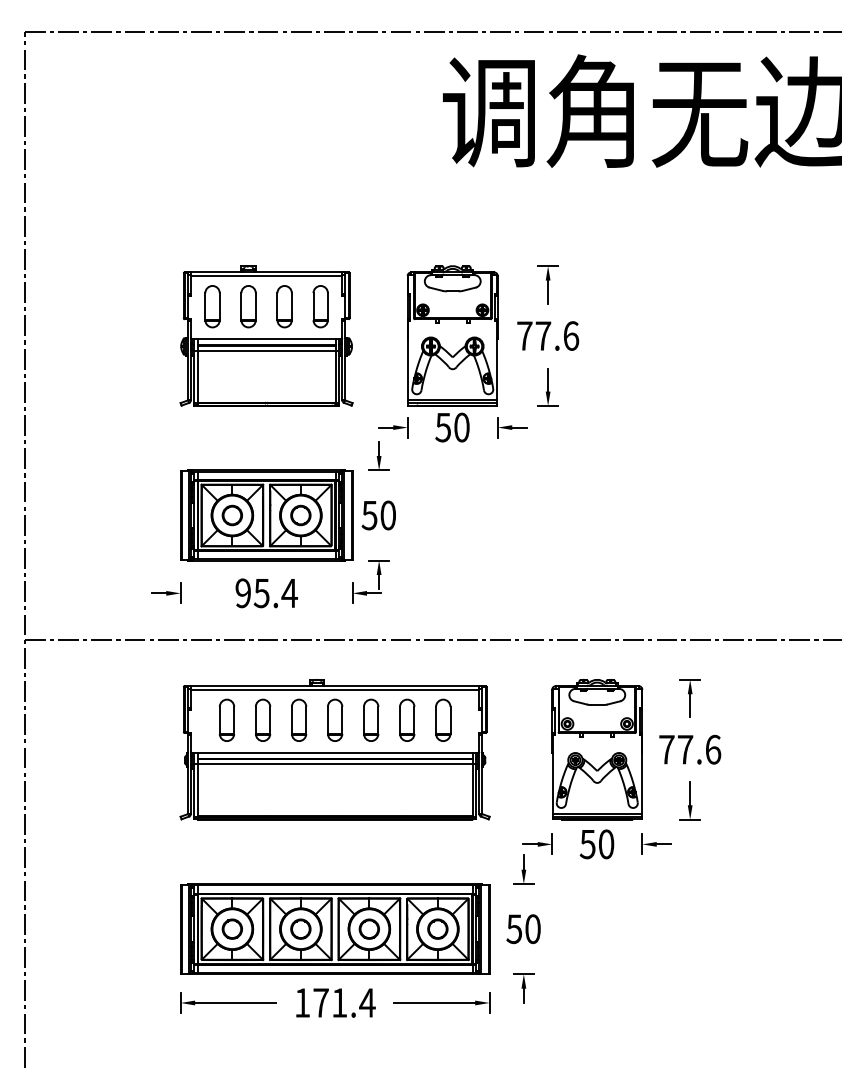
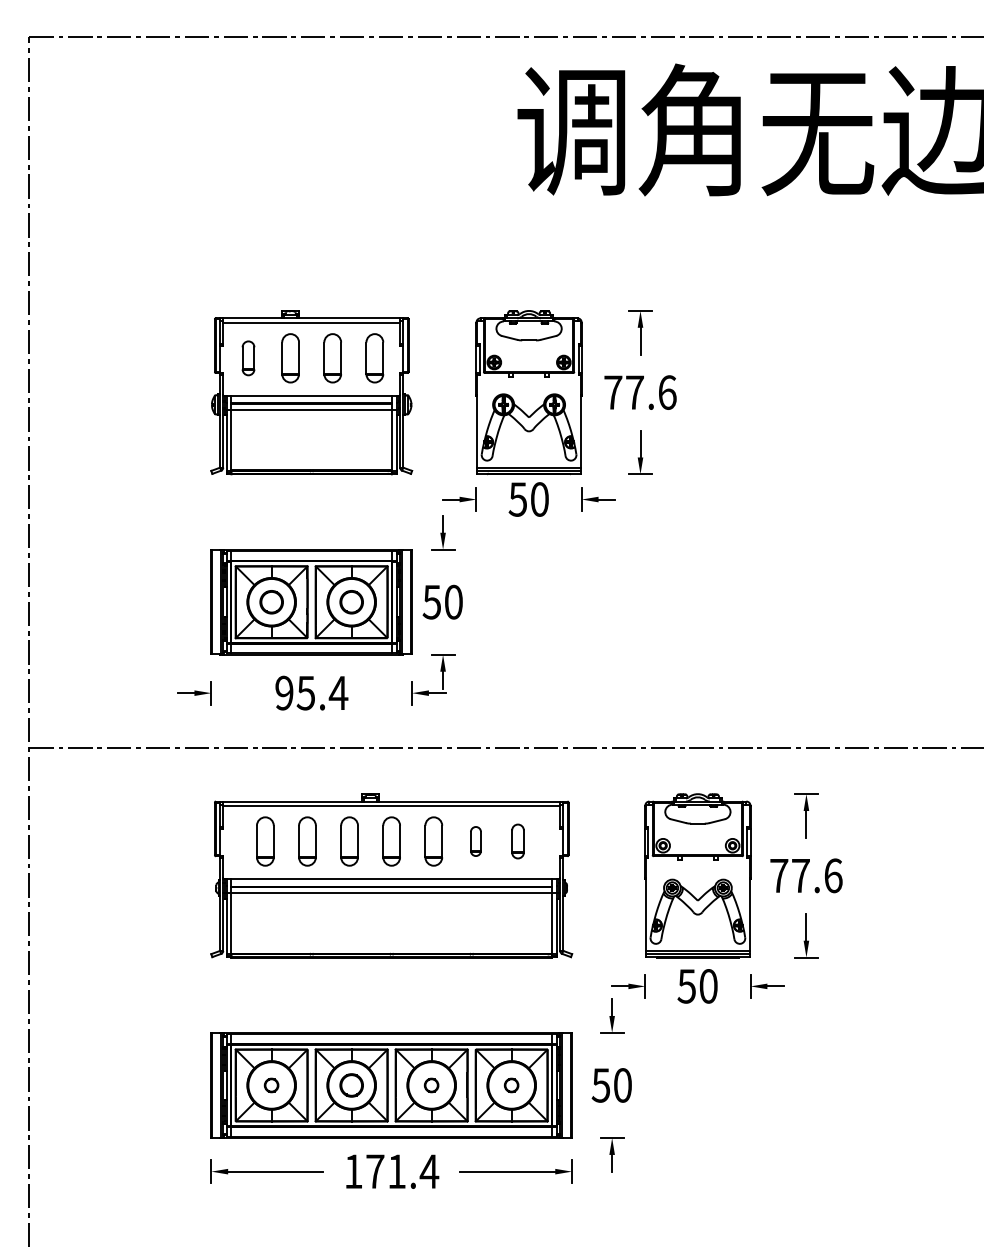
part: (212, 306) -> (248, 358), size x0.7
part: (406, 720) -> (475, 841), size x0.6
part: (442, 720) -> (517, 841), size x0.7
circle: (232, 929) -> (271, 1085), size x0.6
circle: (369, 929) -> (431, 1085), size x0.6
circle: (437, 929) -> (511, 1085), size x0.6

